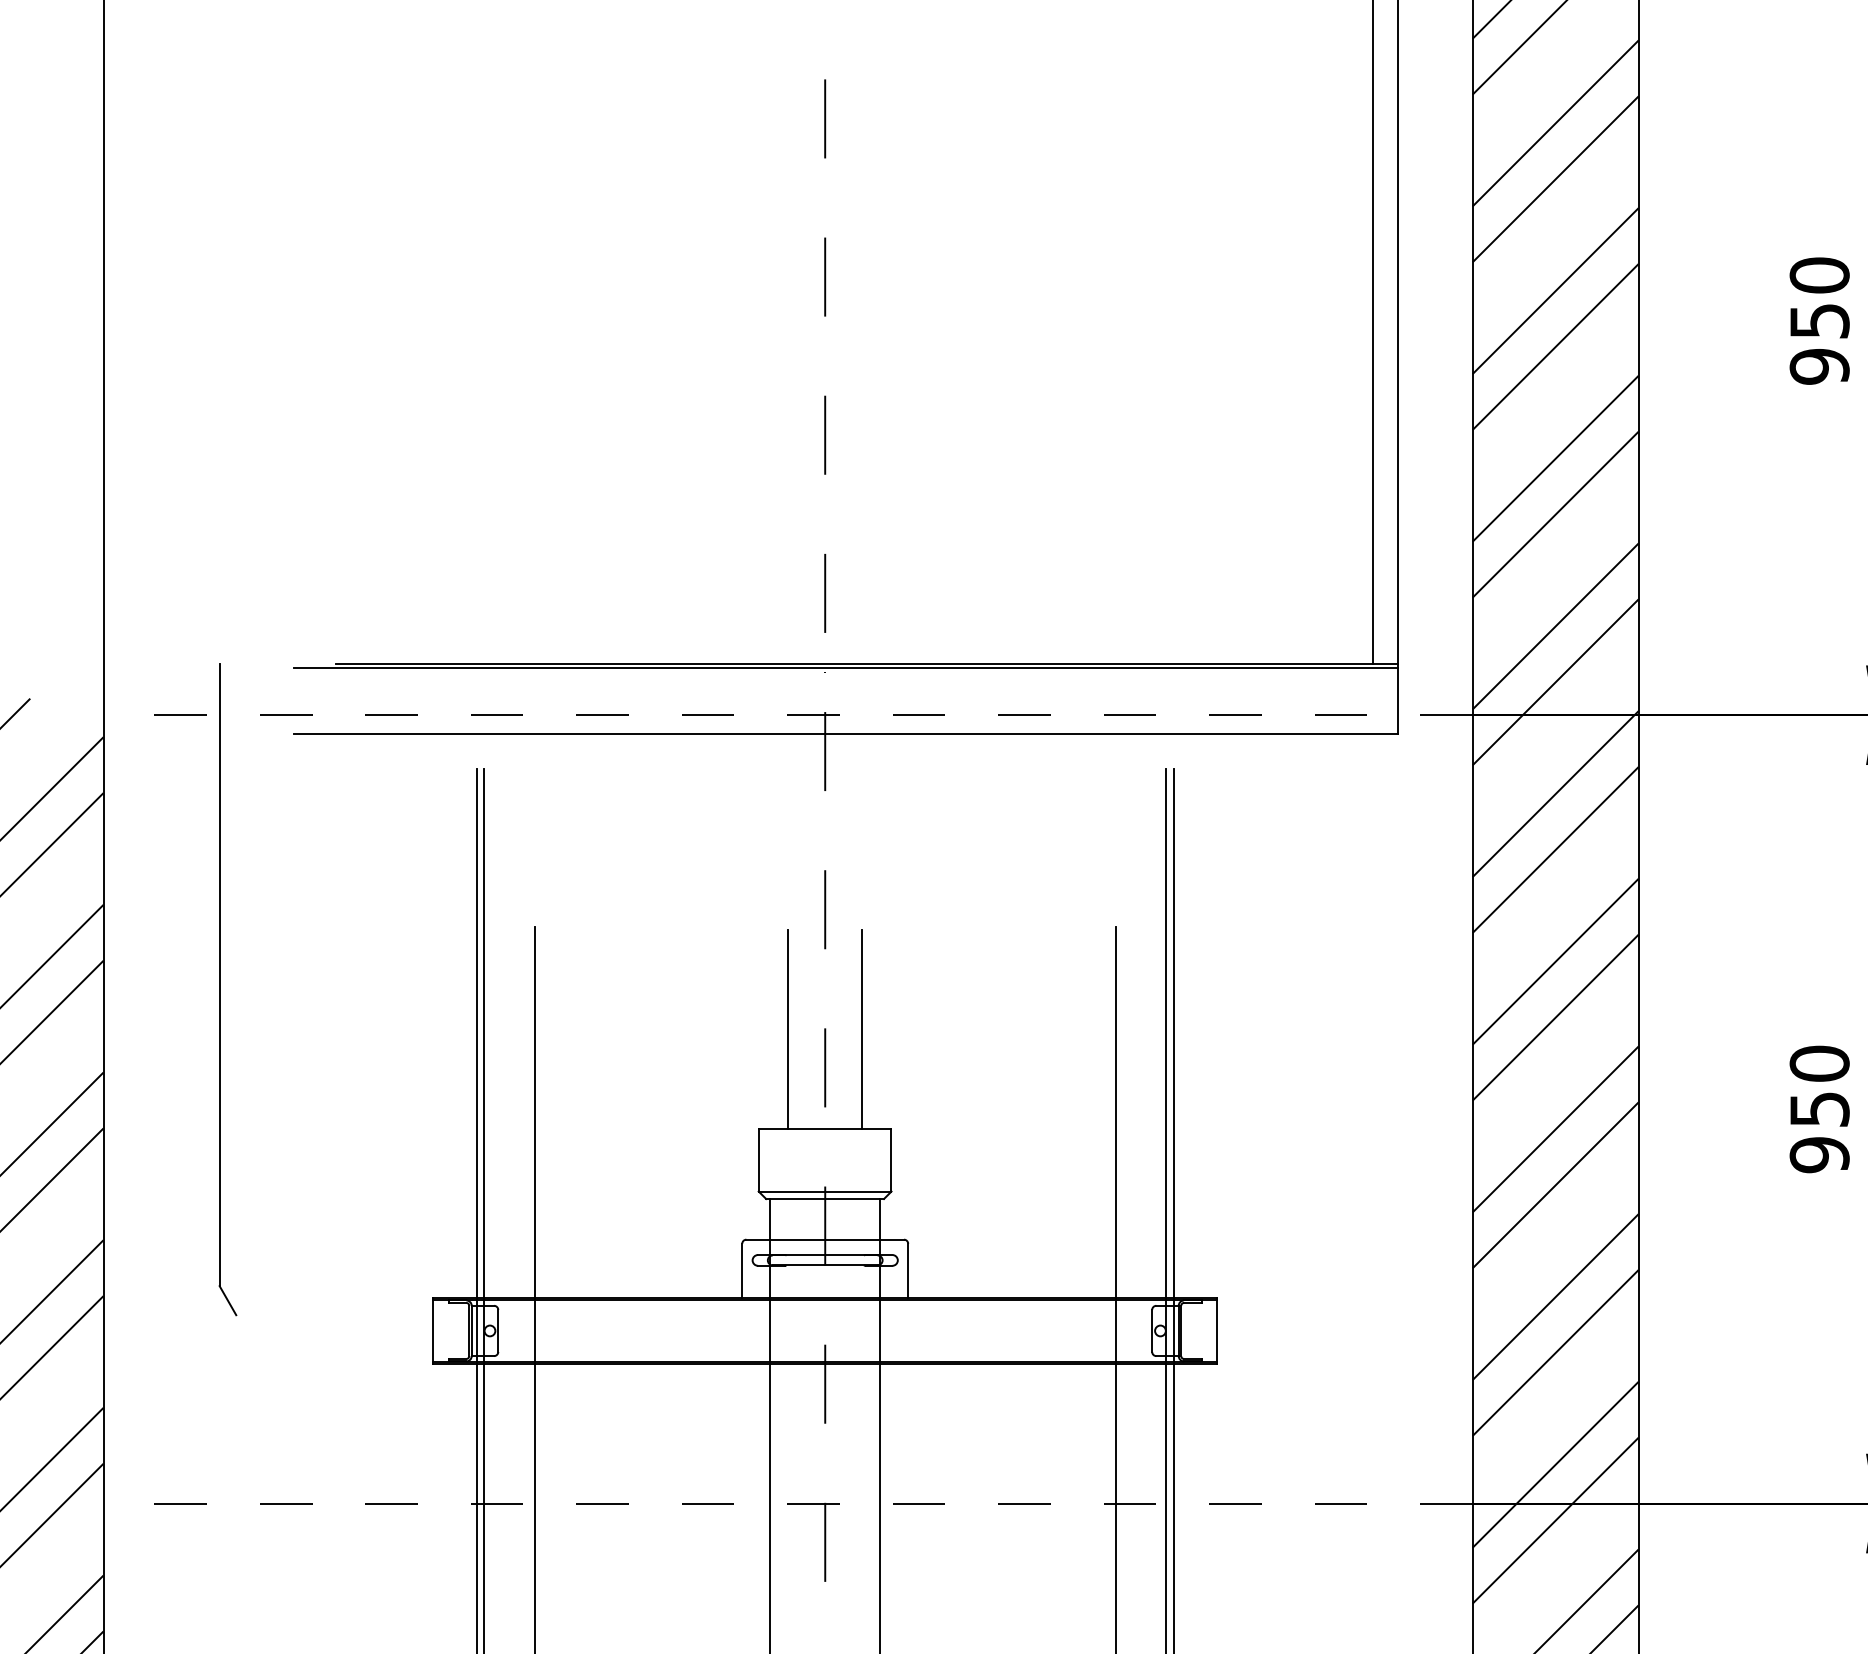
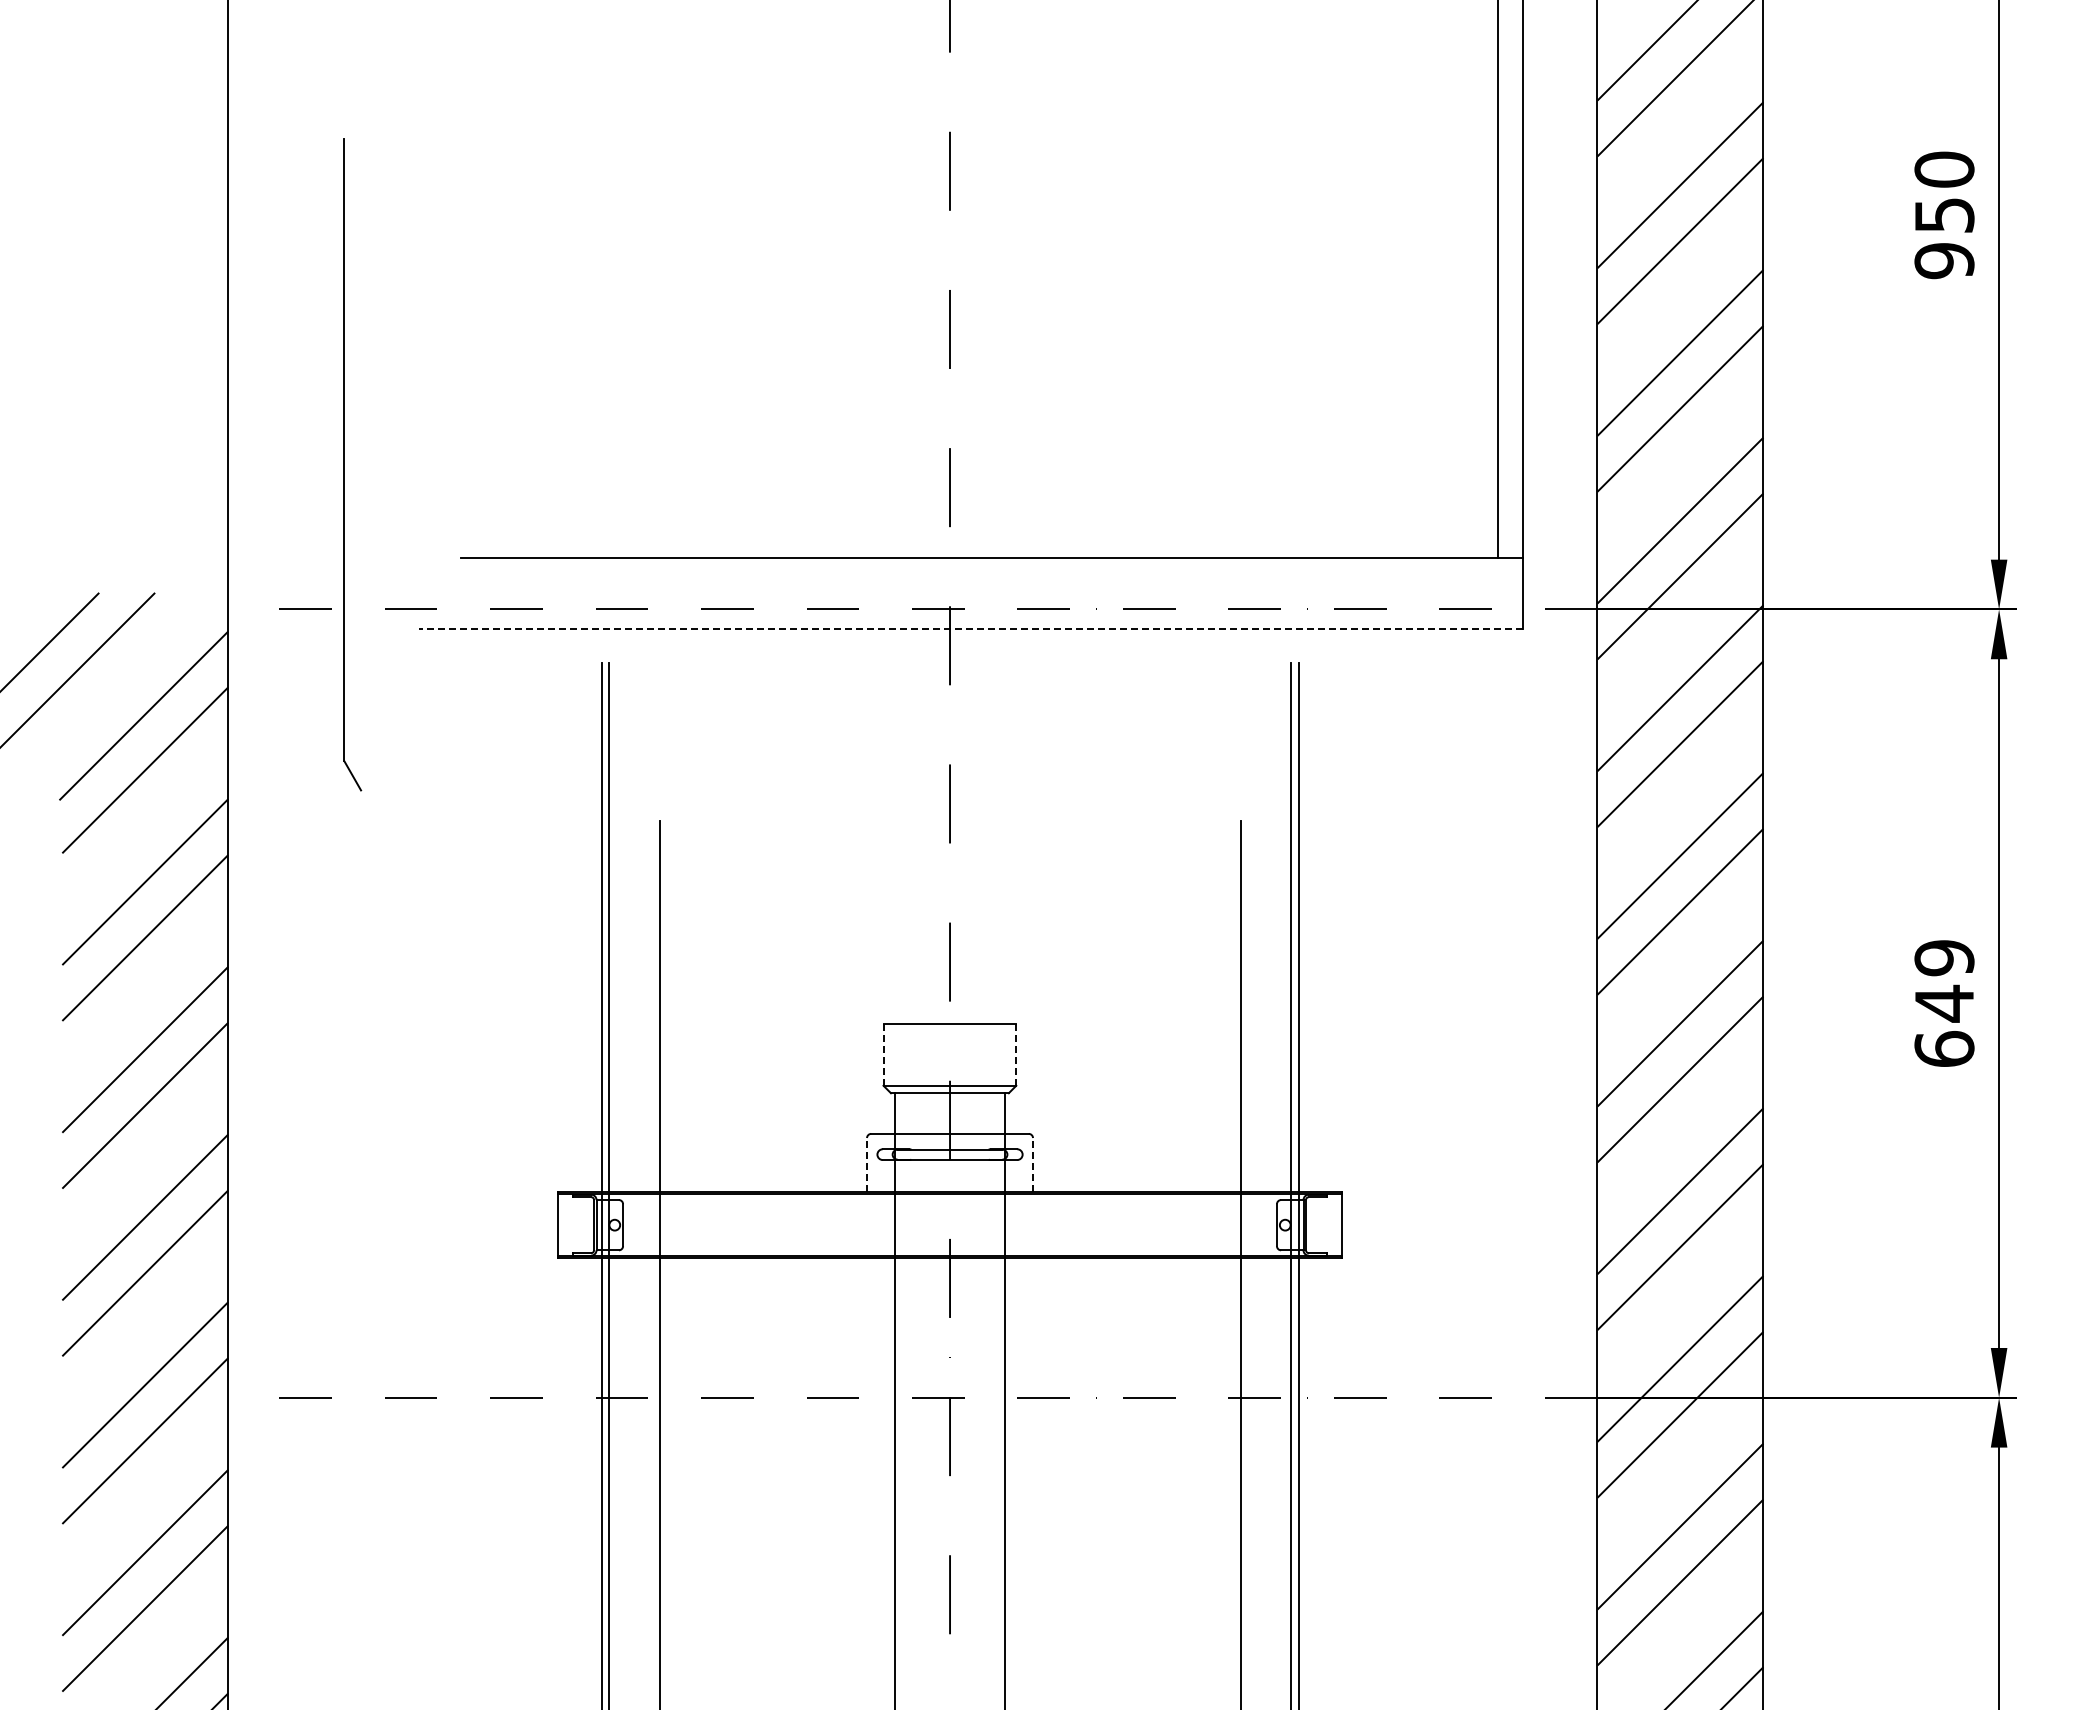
line: (845, 668) -> (970, 562), removed
line: (845, 734) -> (970, 628), solid -> dashed
part: (219, 989) -> (344, 464), moved
line: (787, 1029) -> (912, 923), removed
line: (862, 1029) -> (987, 923), removed
text: (1819, 1109) -> (1944, 1003), 950 -> 649
line: (891, 1160) -> (1016, 1054), solid -> dashed
line: (758, 1161) -> (883, 1055), solid -> dashed
line: (742, 1271) -> (867, 1165), solid -> dashed
line: (908, 1271) -> (1033, 1165), solid -> dashed

